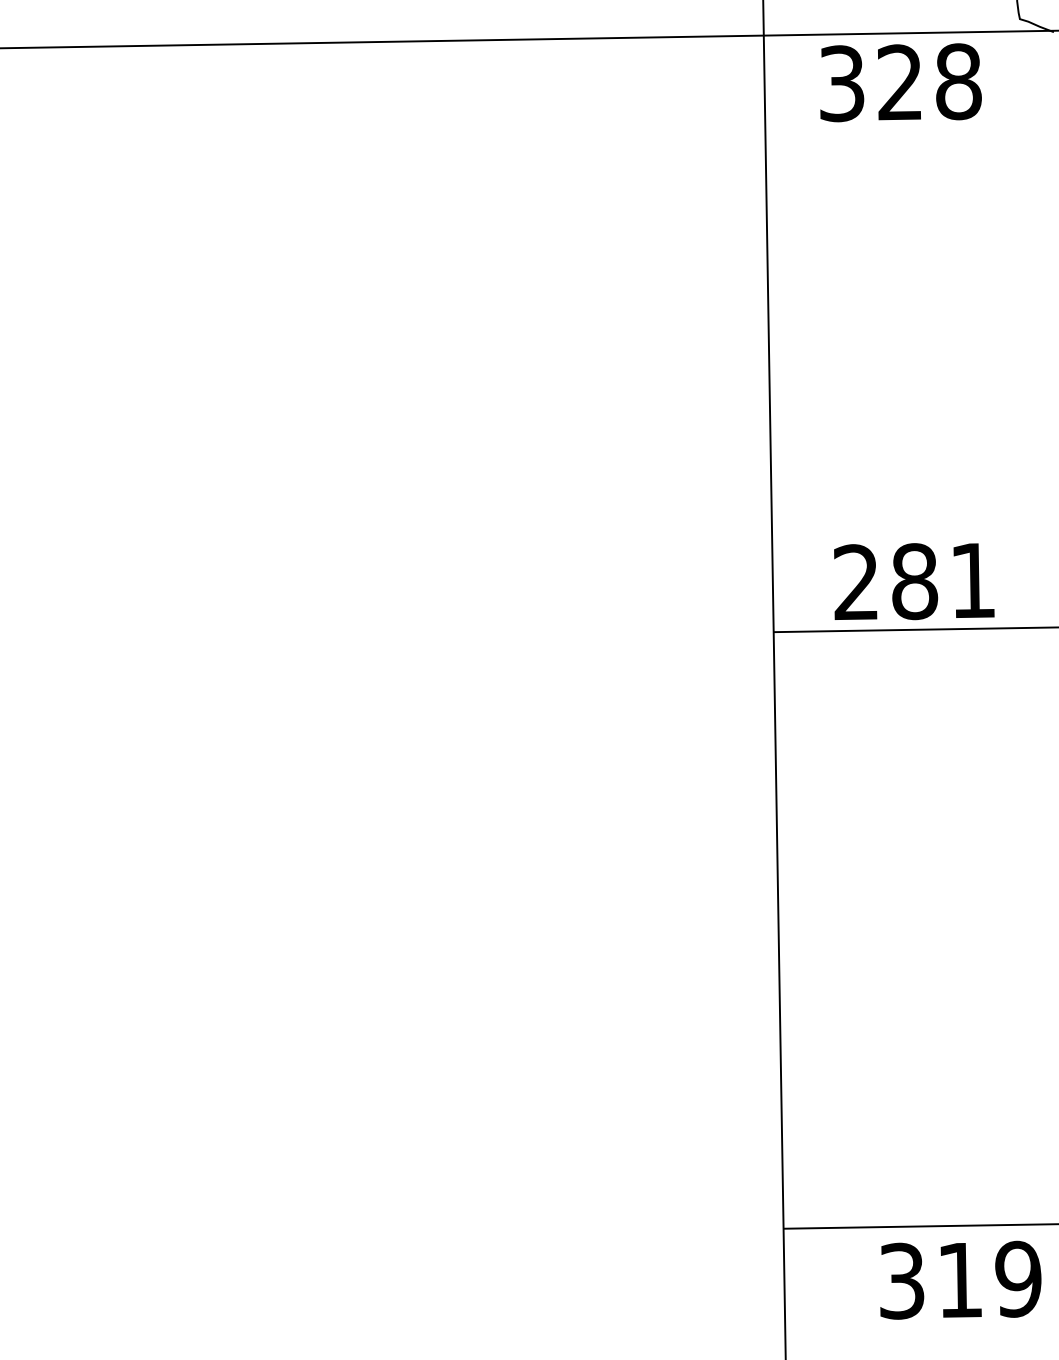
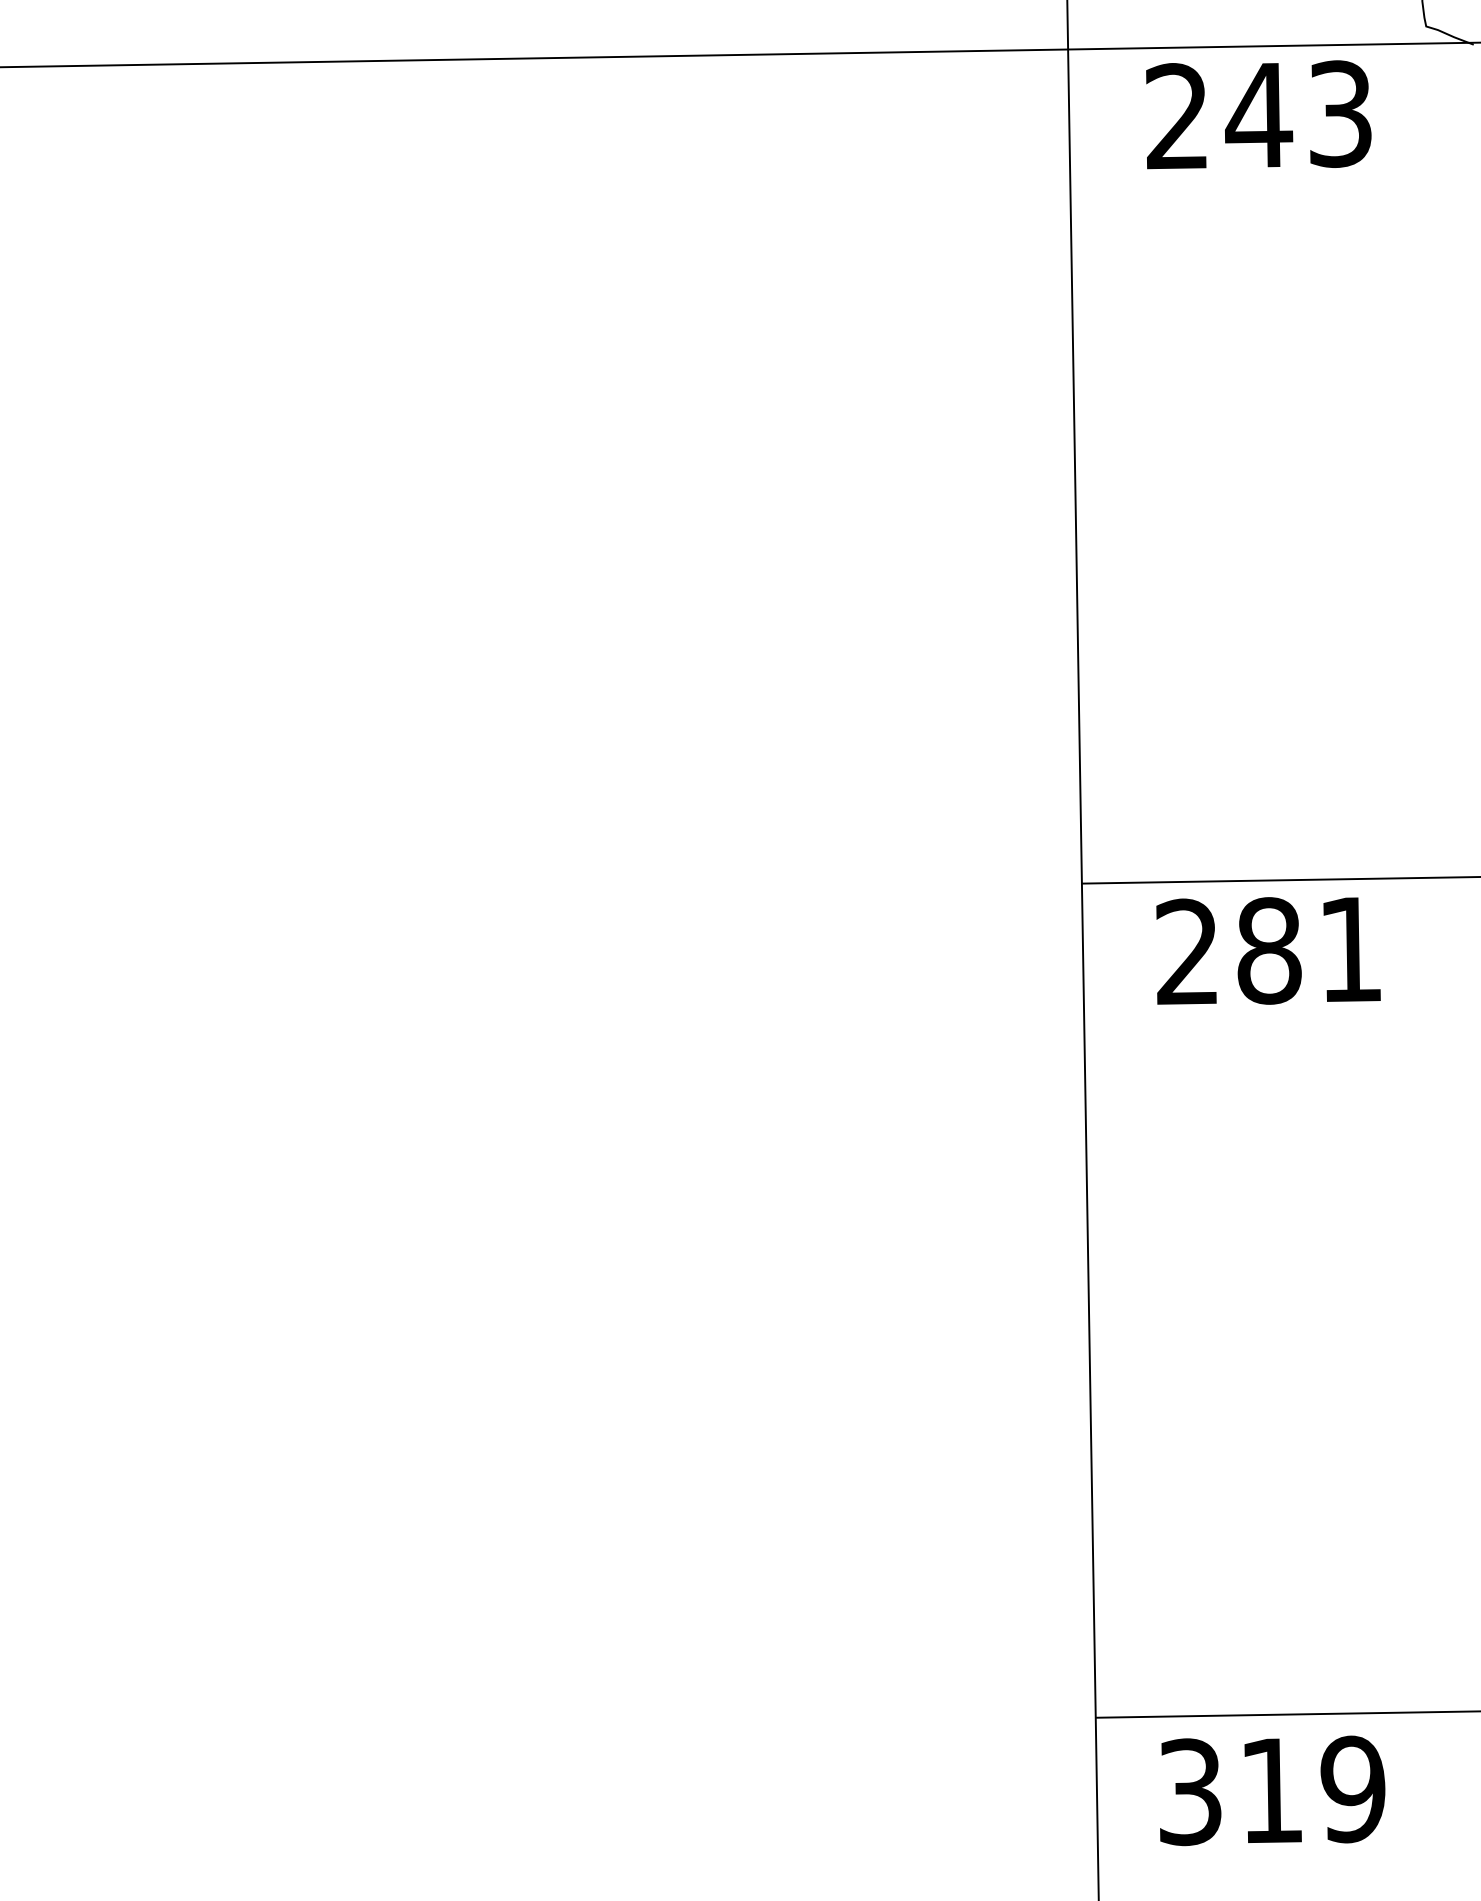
text: (900, 82) -> (1259, 115), 328 -> 243
text: (914, 581) -> (1268, 950), moved
text: (960, 1280) -> (1272, 1790), moved

